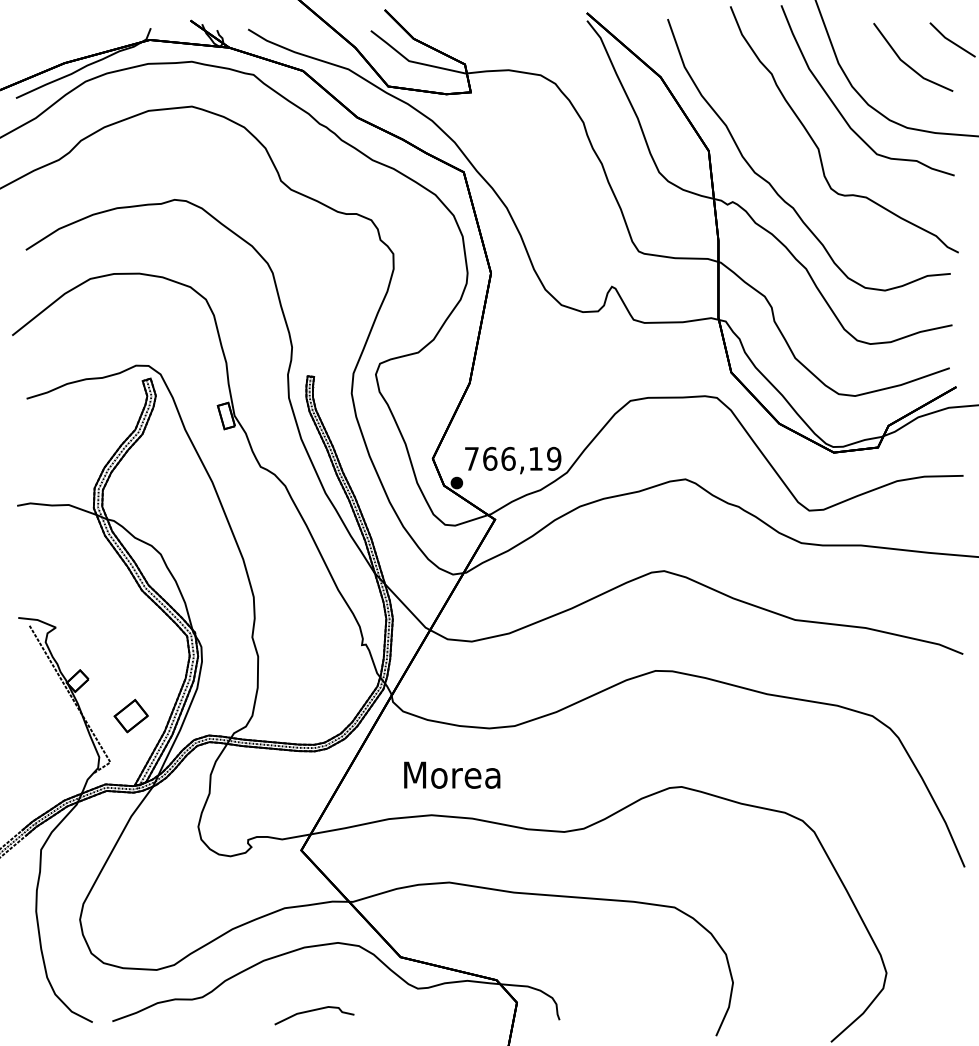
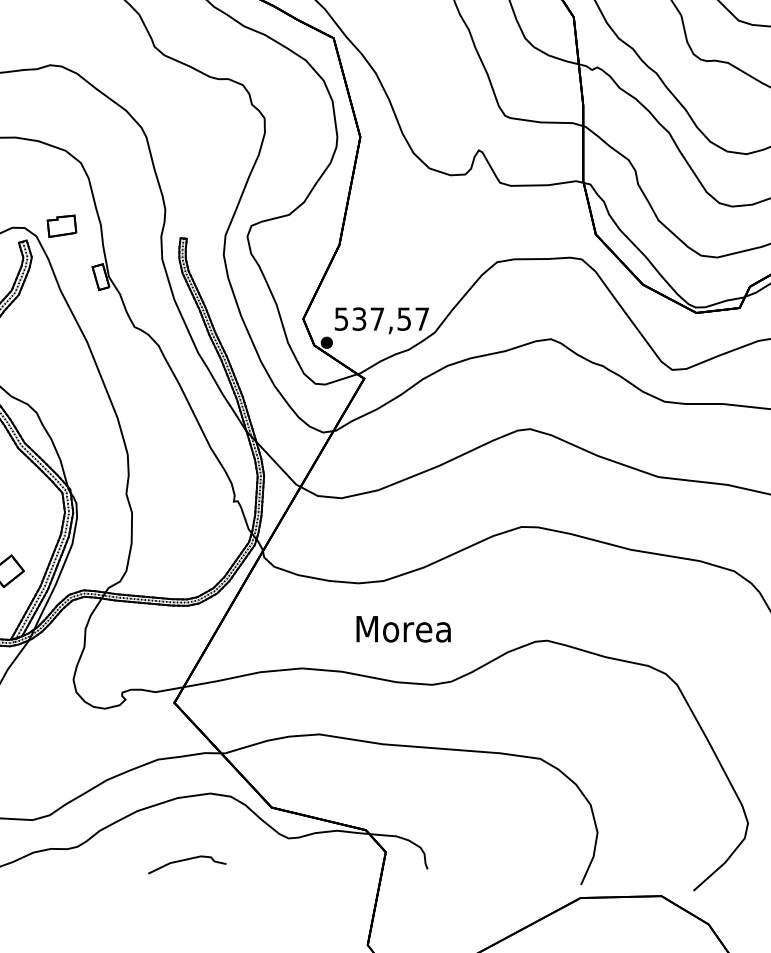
part: (186, 364) -> (61, 226), added
text: (513, 458) -> (382, 318), 766,19 -> 537,57
text: (452, 774) -> (403, 628), moved

